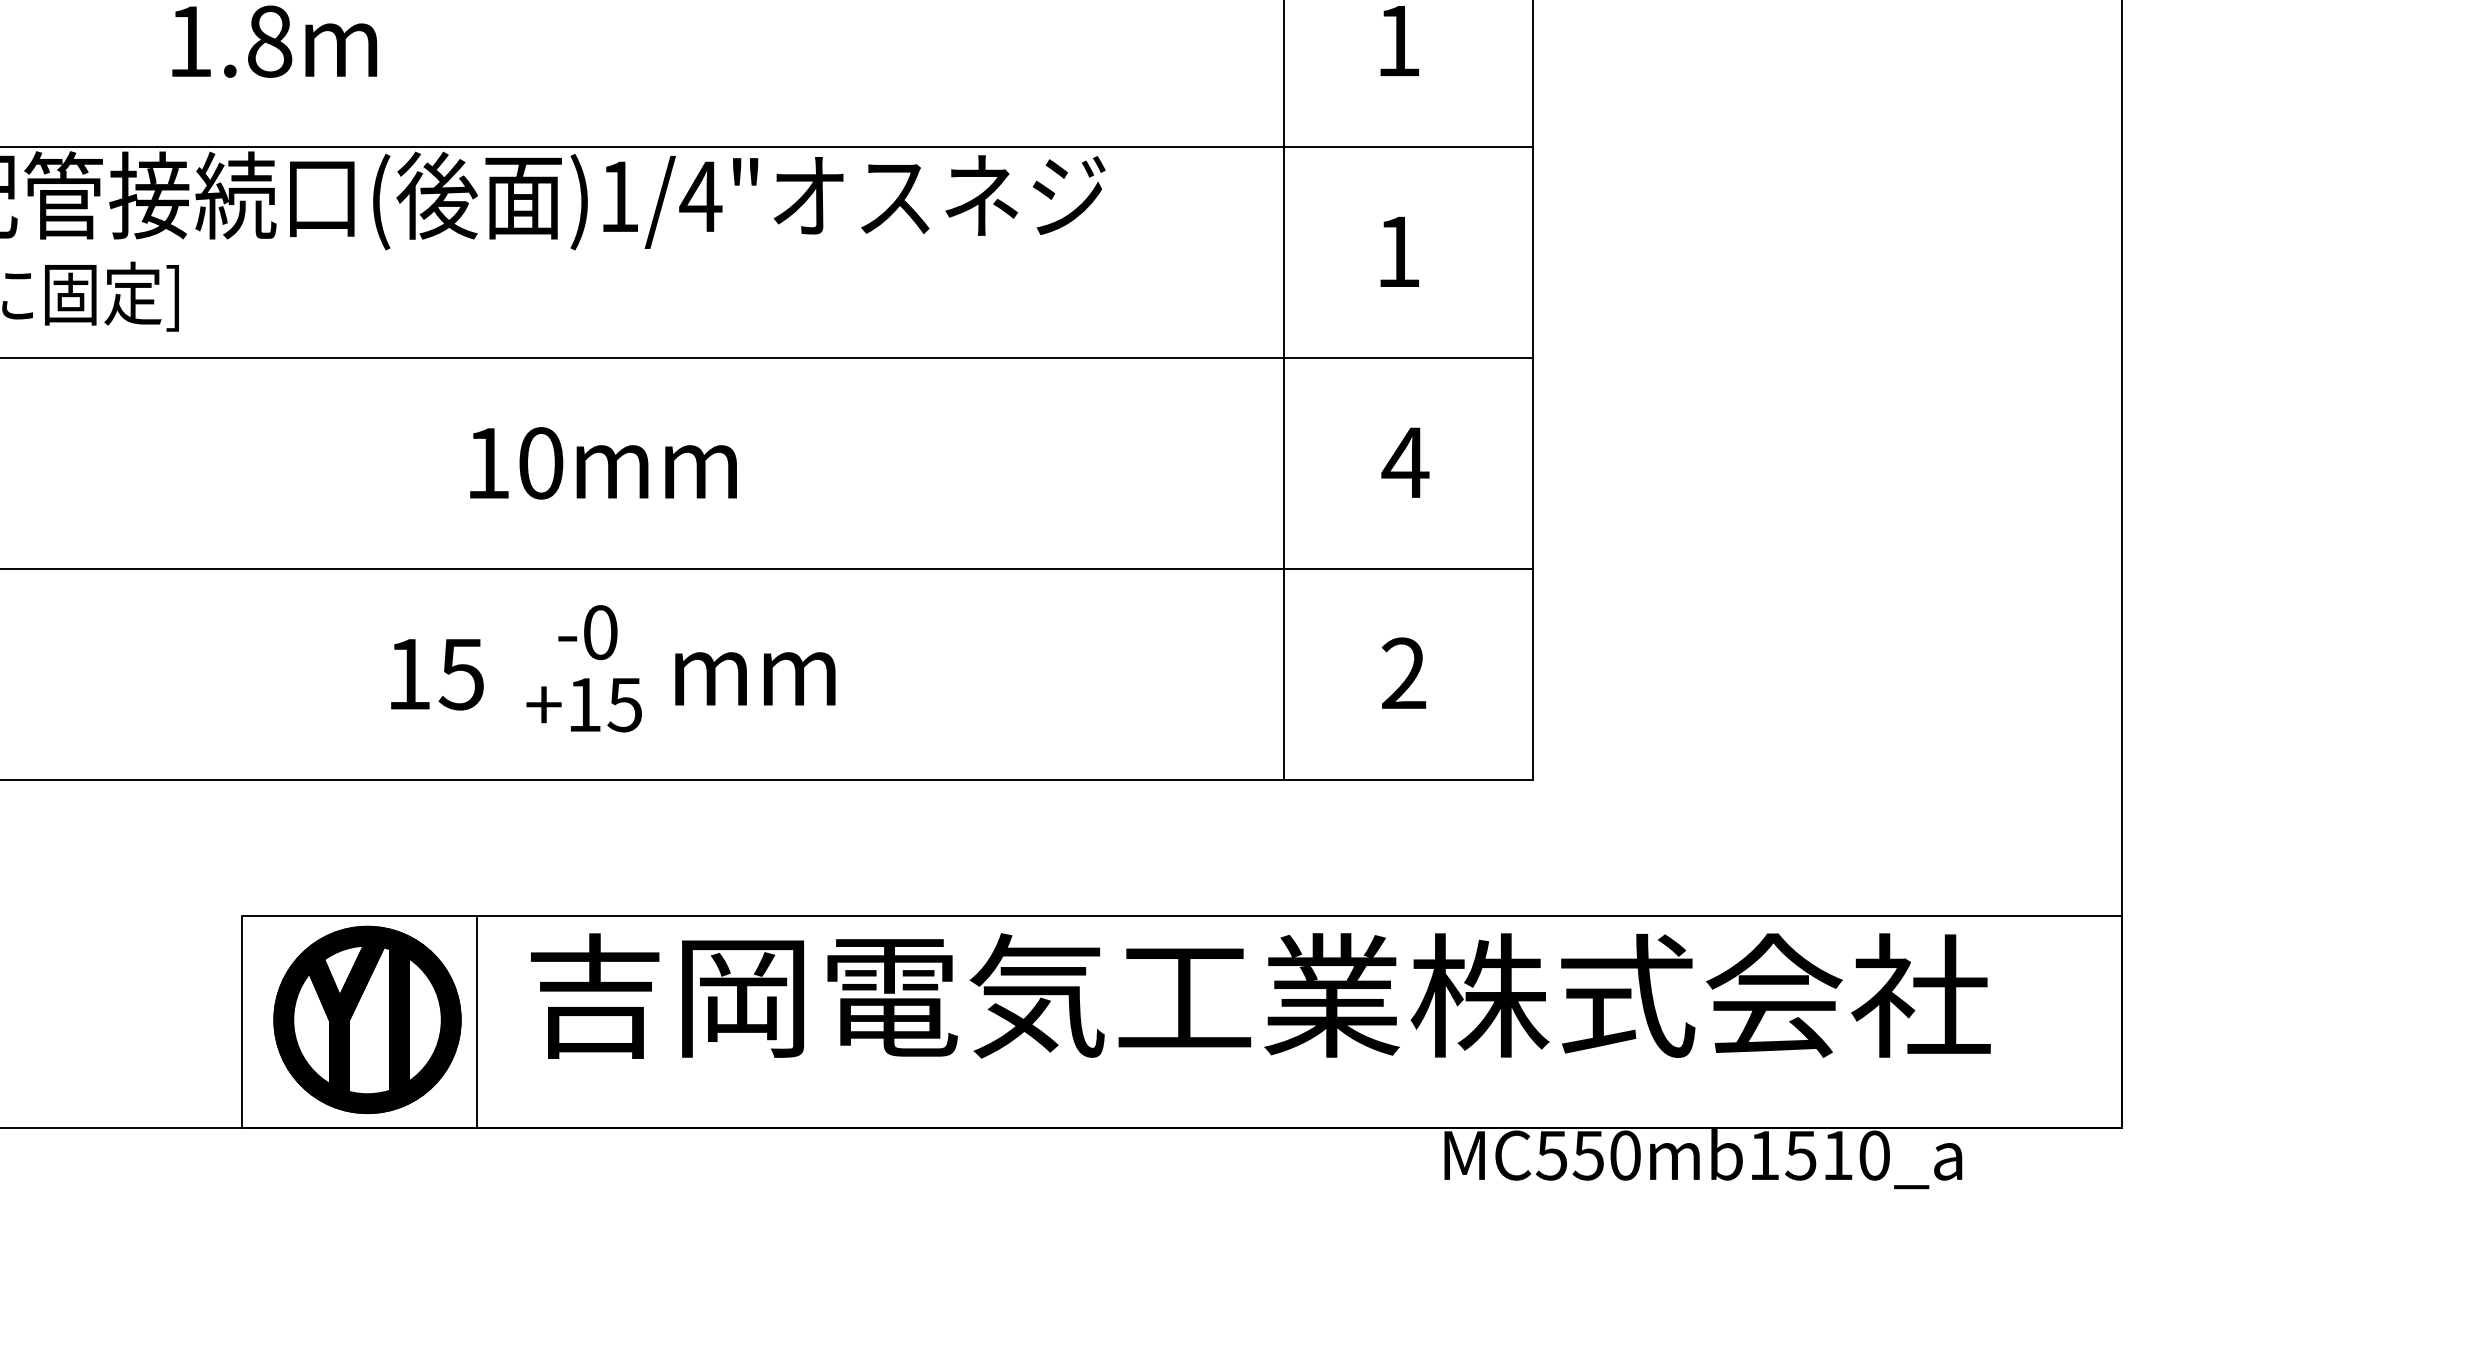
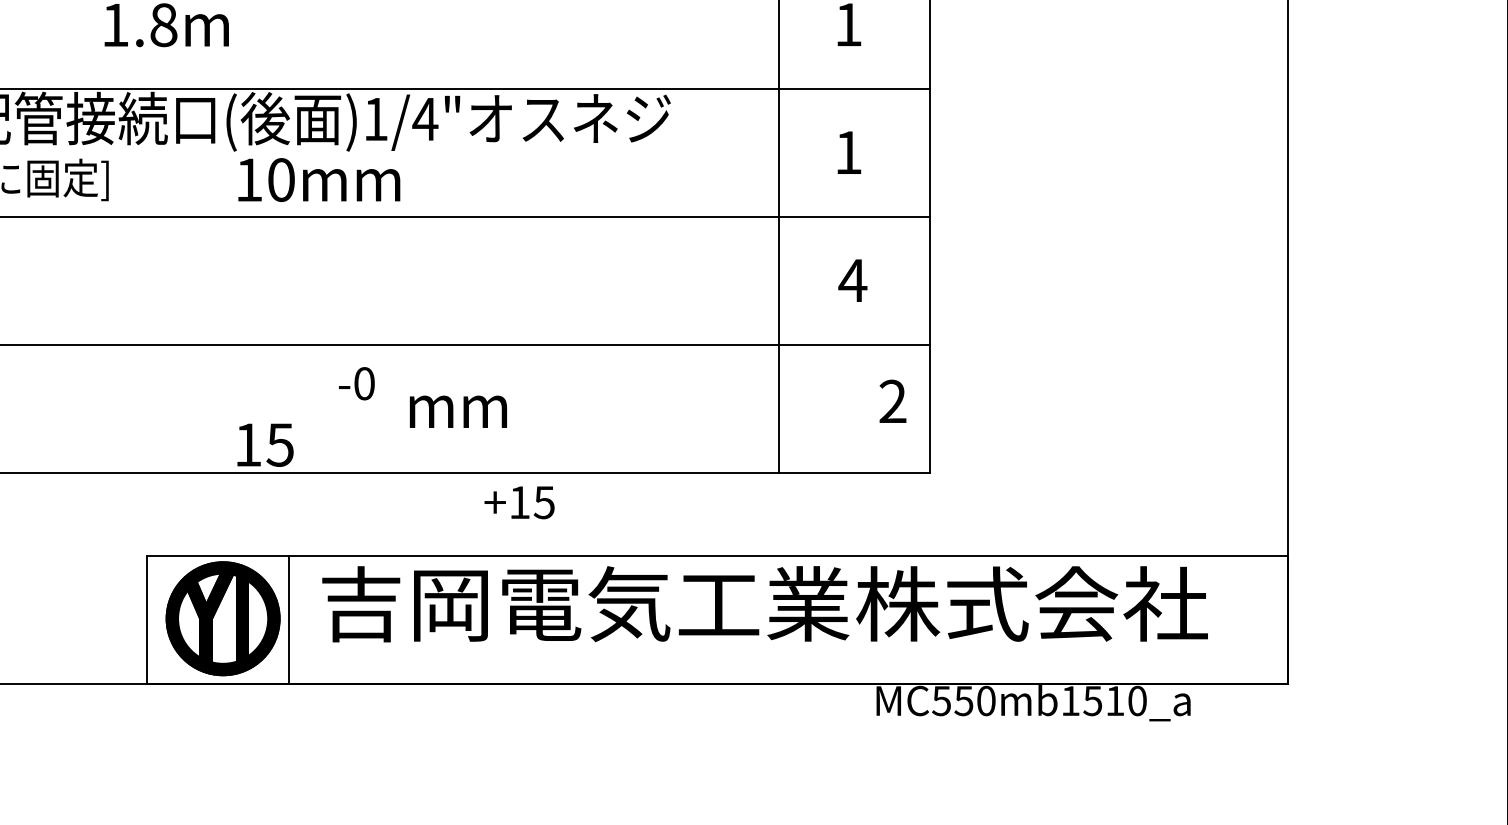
text: (603, 462) -> (319, 179), moved
text: (1403, 671) -> (892, 400), moved
text: (437, 673) -> (265, 444), moved
text: (584, 704) -> (519, 502), moved

